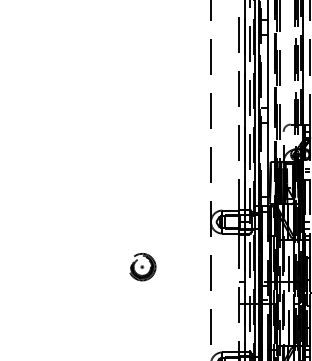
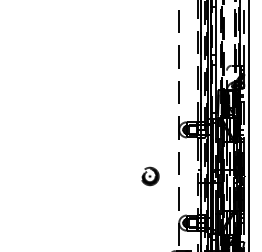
part: (142, 267) -> (150, 176), moved

